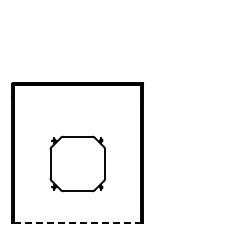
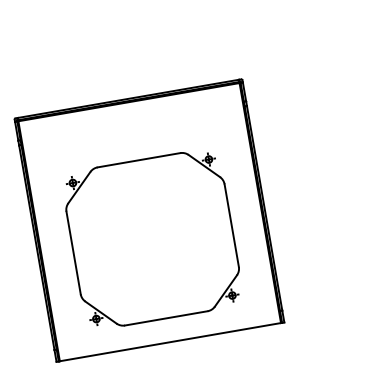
part: (77, 163) -> (151, 238), size x1.67
line: (77, 223) -> (169, 342), dashed -> solid

